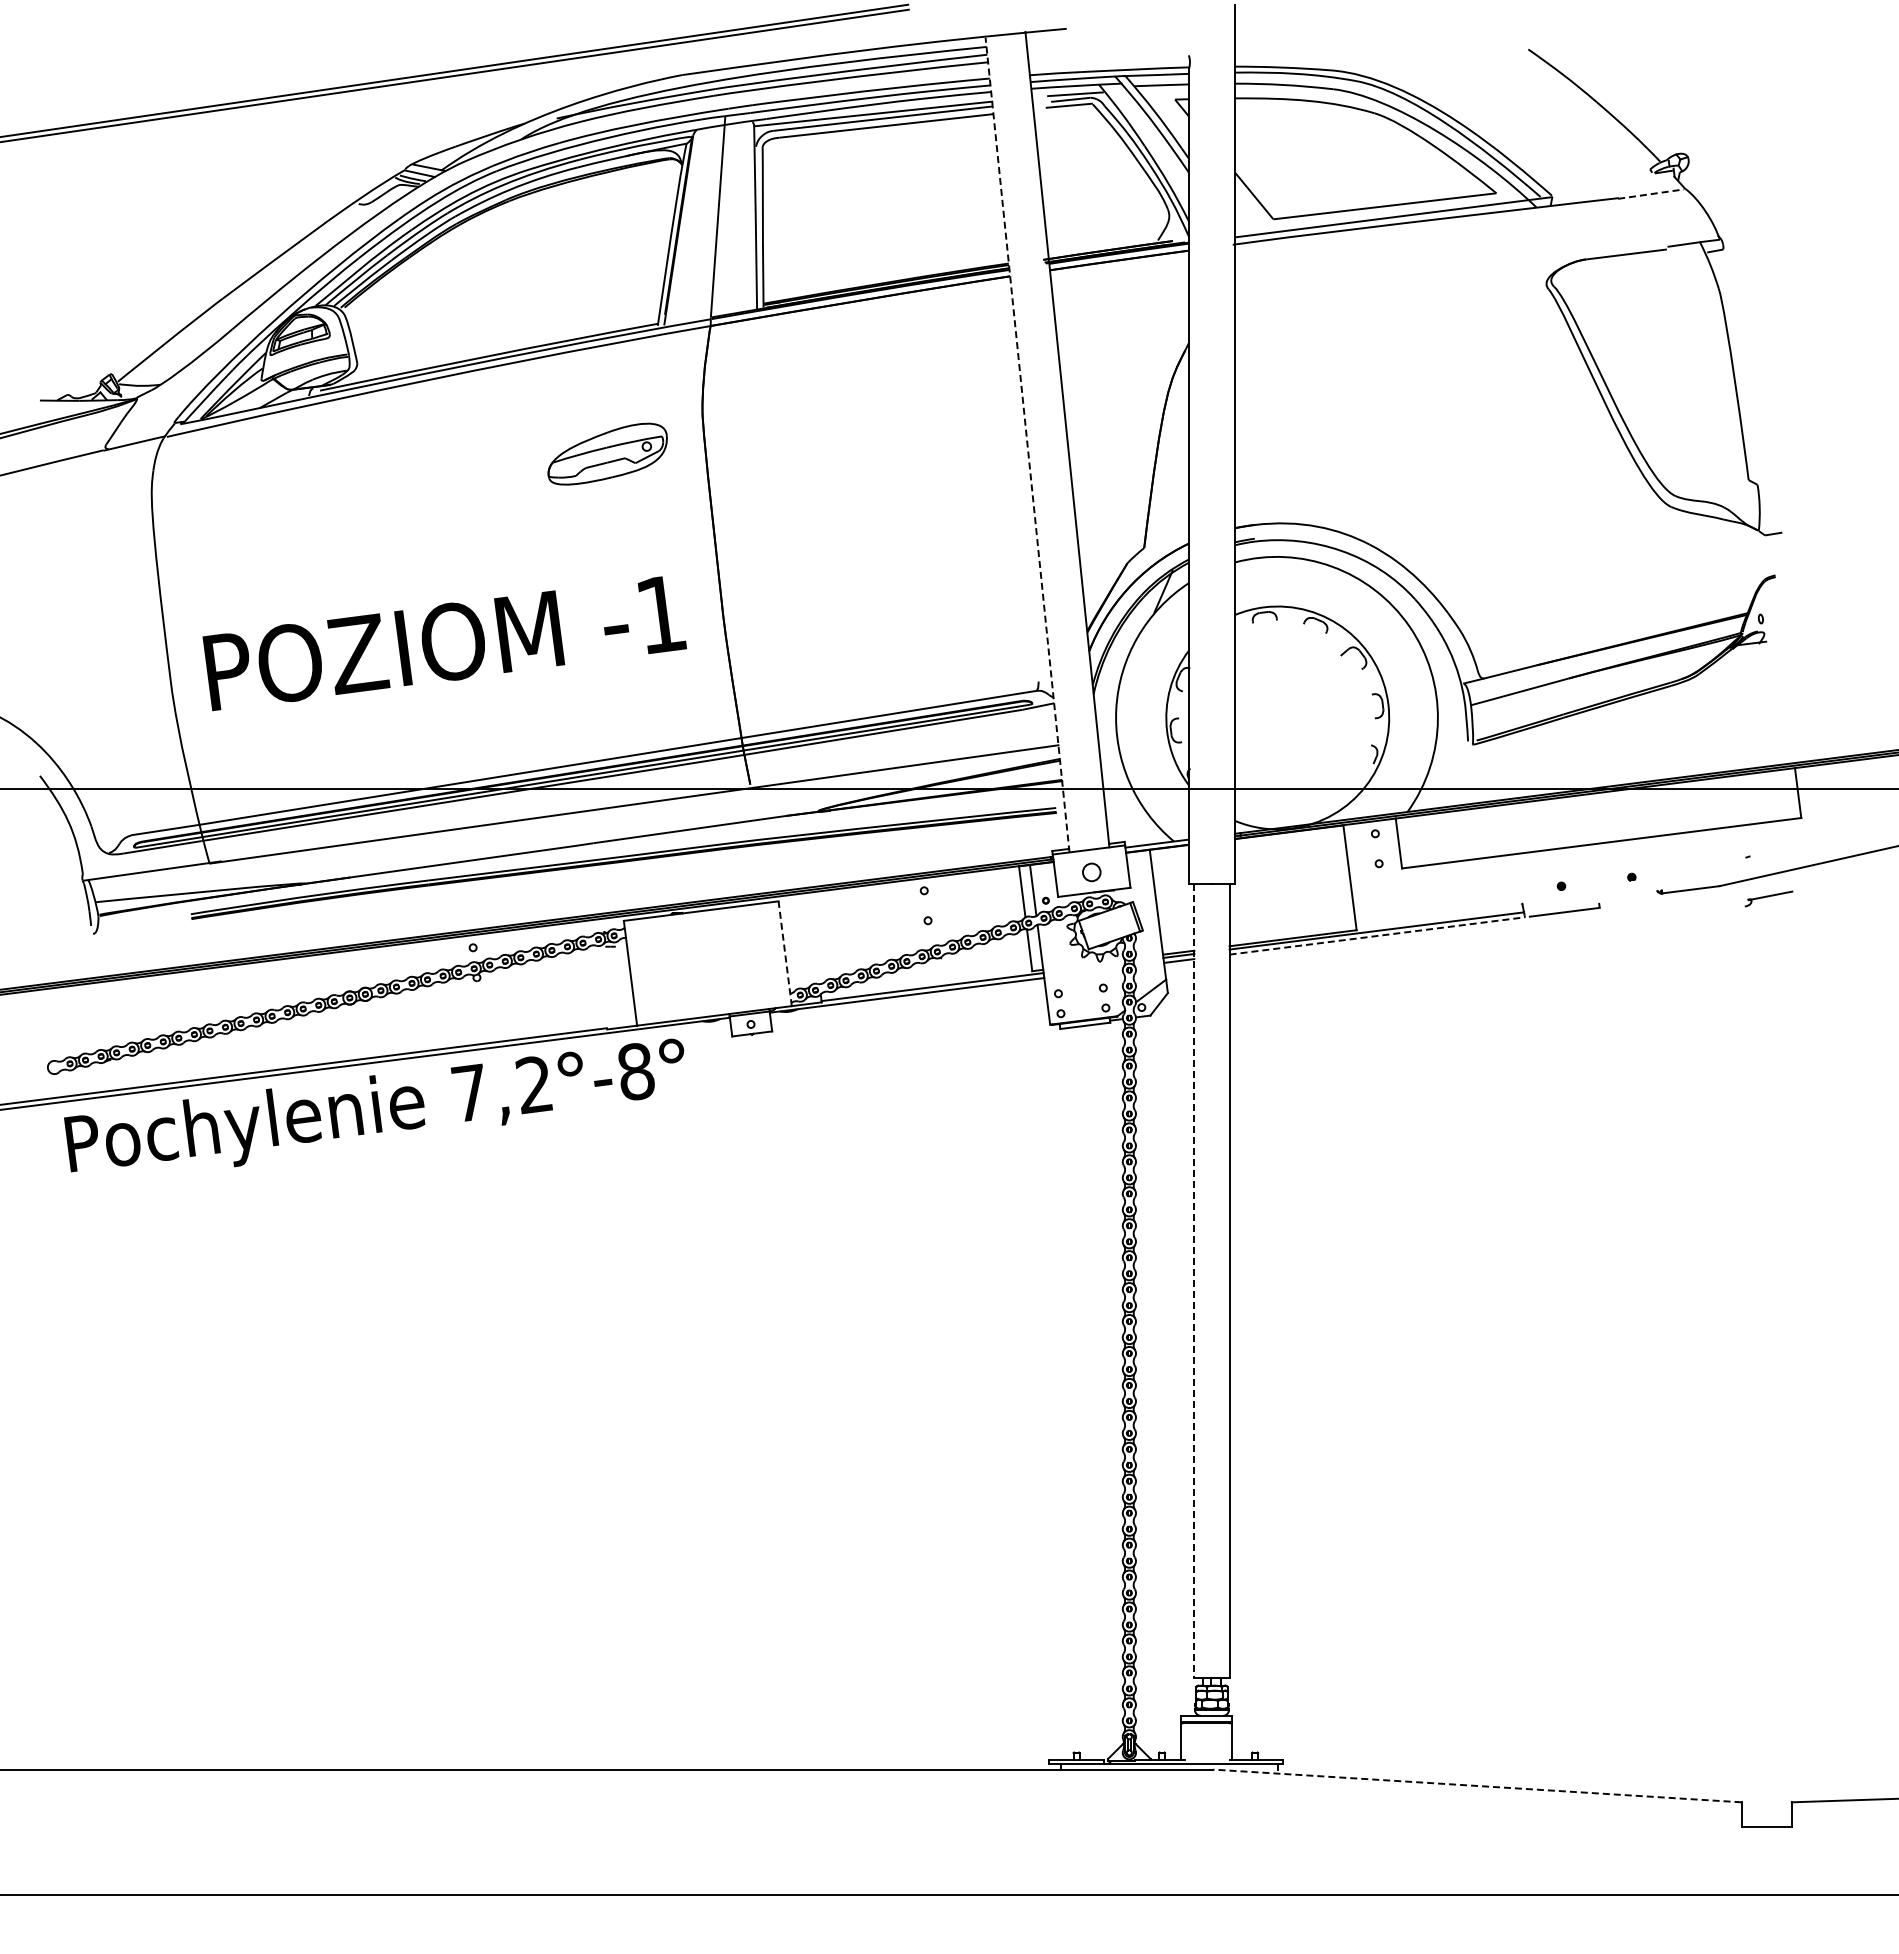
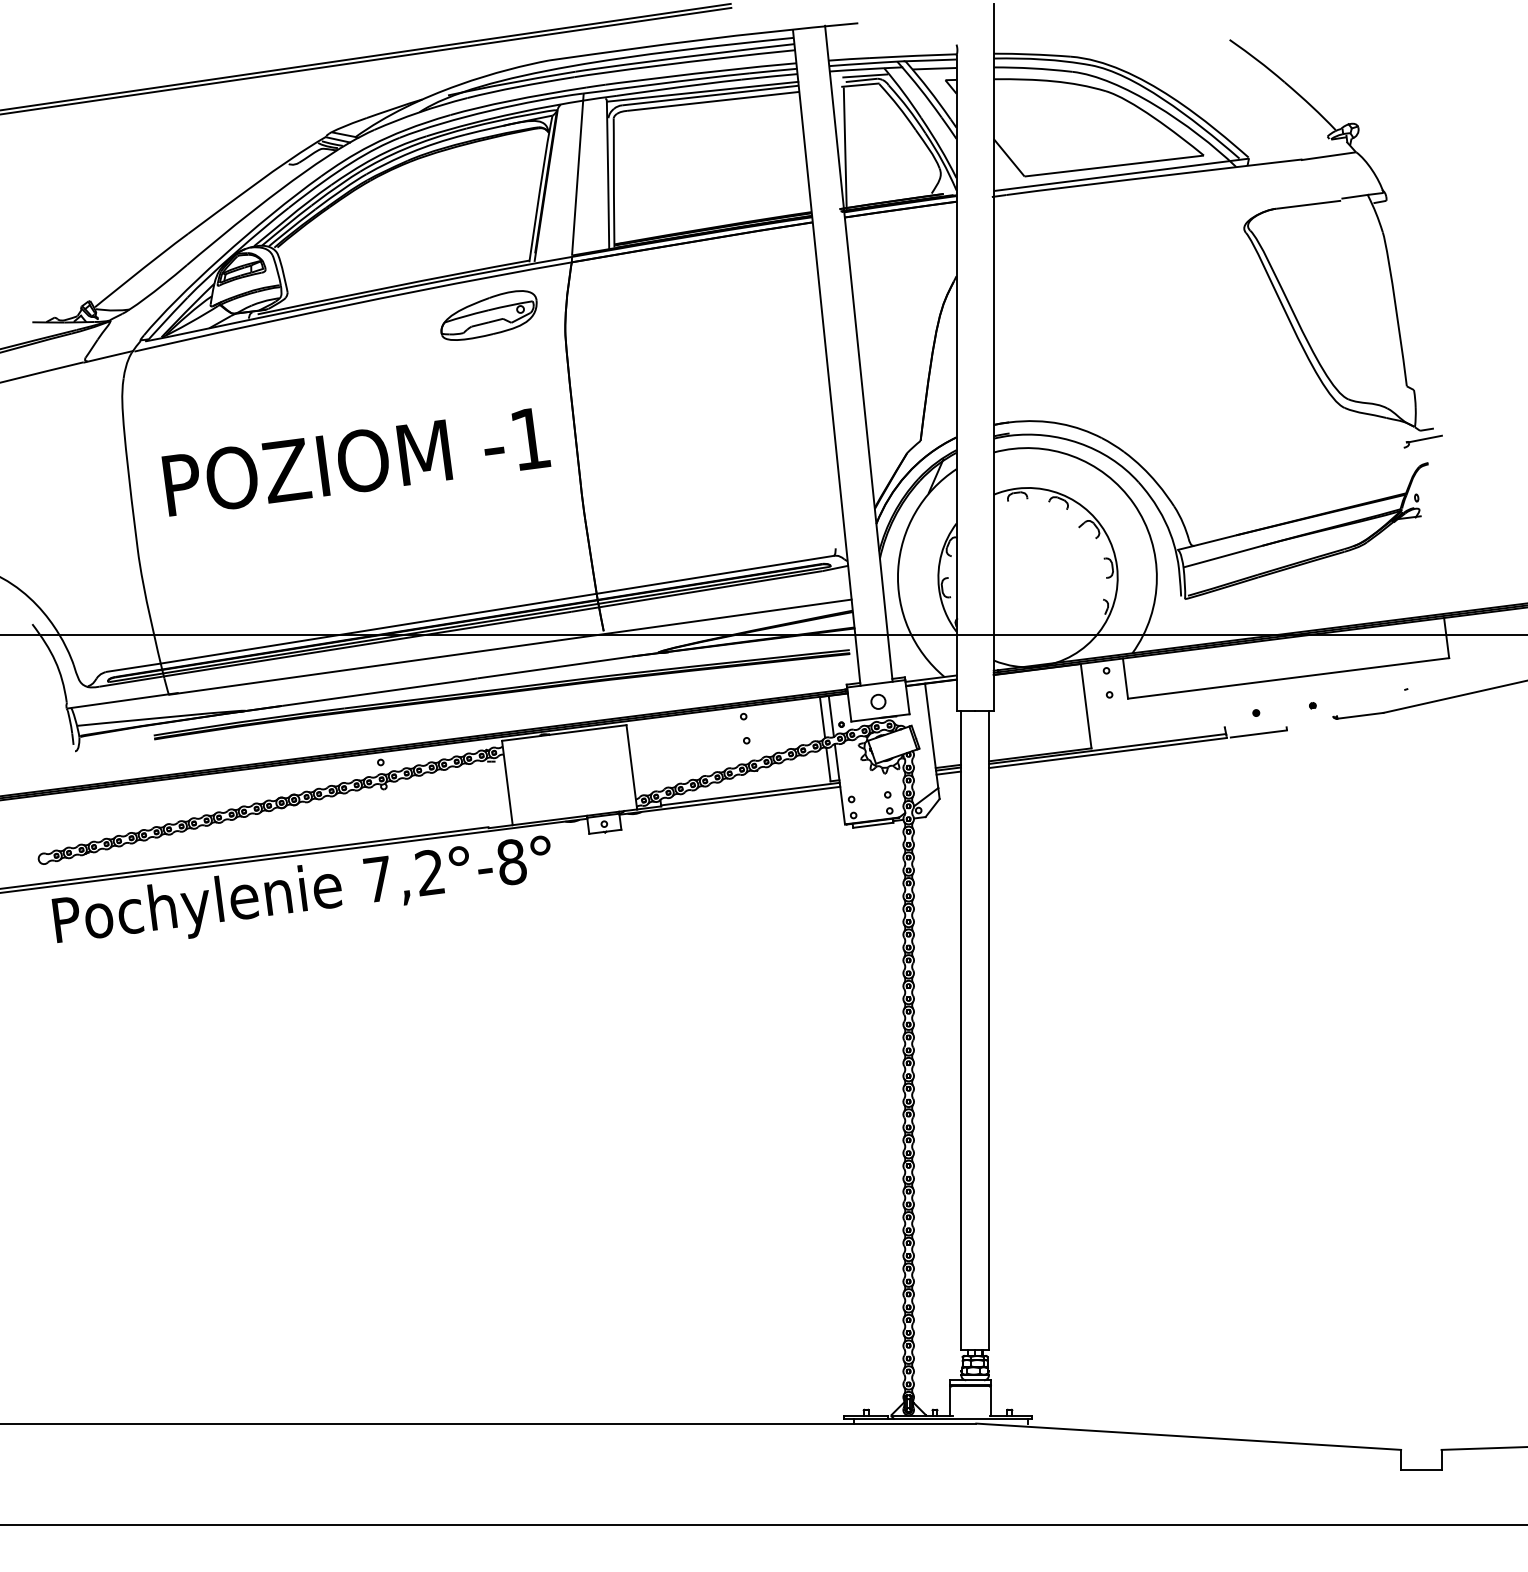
line: (1050, 185) -> (845, 149), added
line: (1651, 194) -> (1328, 156), dashed -> solid
line: (1027, 444) -> (826, 357), dashed -> solid
part: (607, 453) -> (488, 315), moved
text: (444, 643) -> (356, 462), moved
part: (1768, 898) -> (1422, 441), moved
line: (1377, 935) -> (1108, 752), dashed -> solid
line: (785, 953) -> (632, 767), dashed -> solid
line: (1194, 1281) -> (961, 1030), dashed -> solid
line: (1477, 1785) -> (1188, 1436), dashed -> solid

